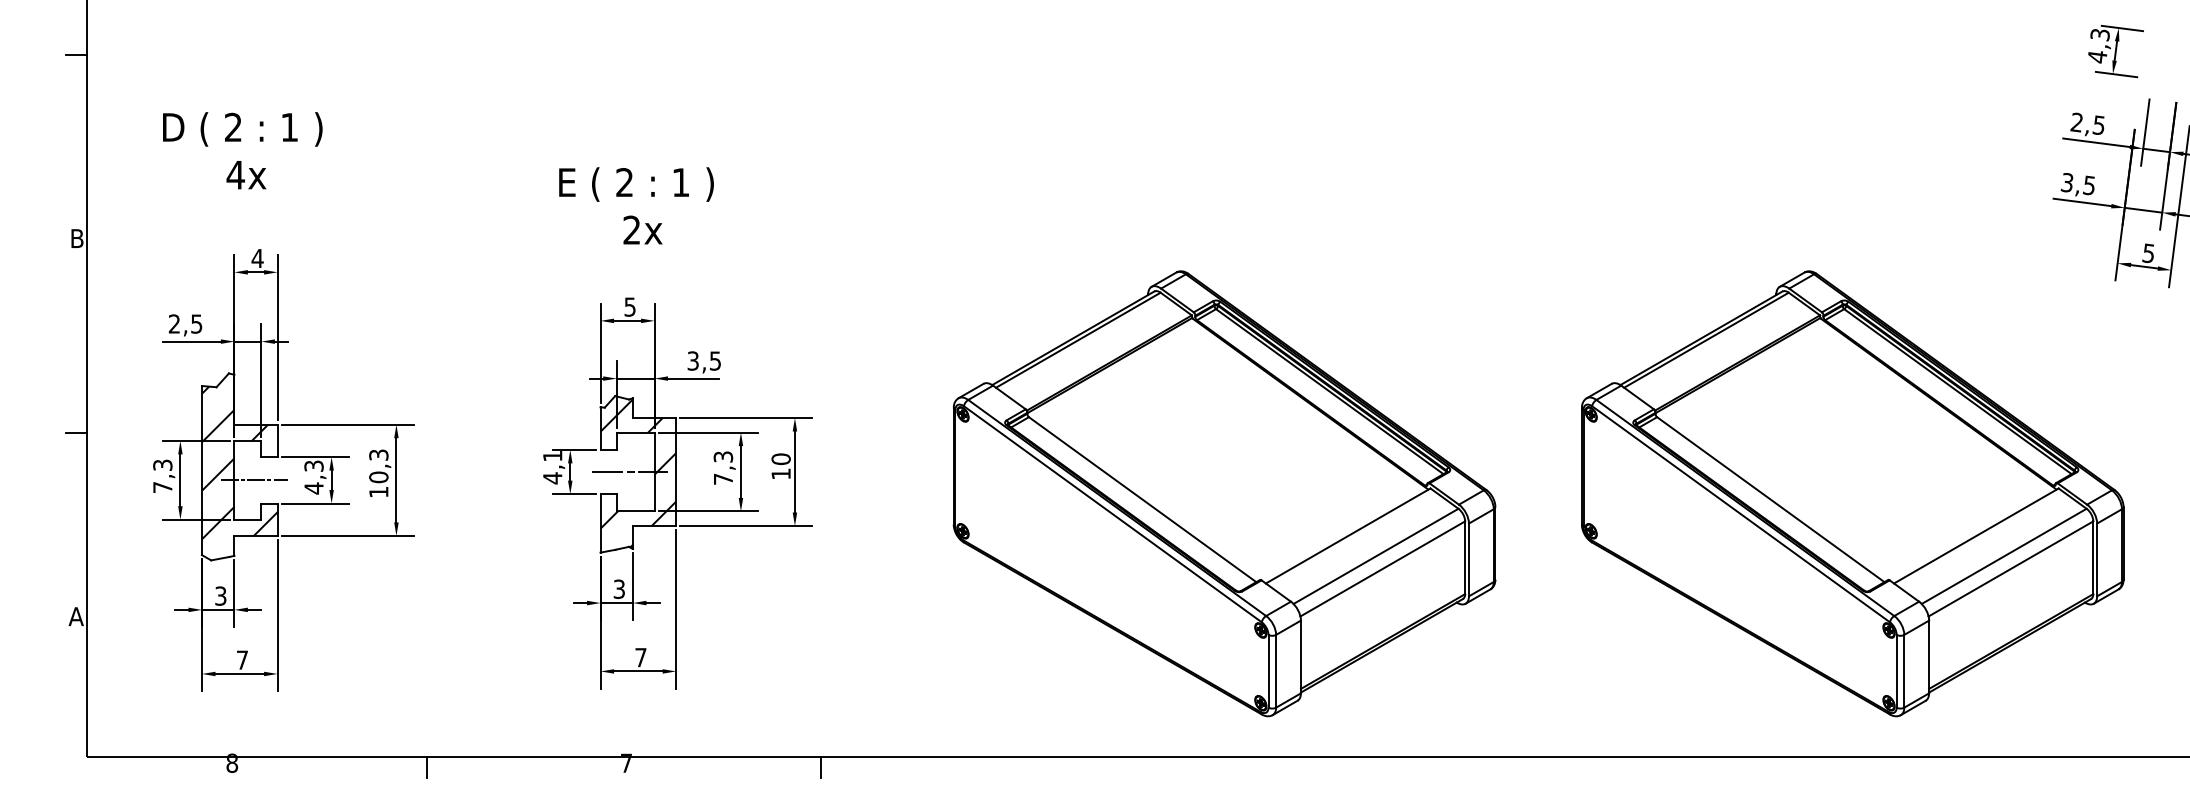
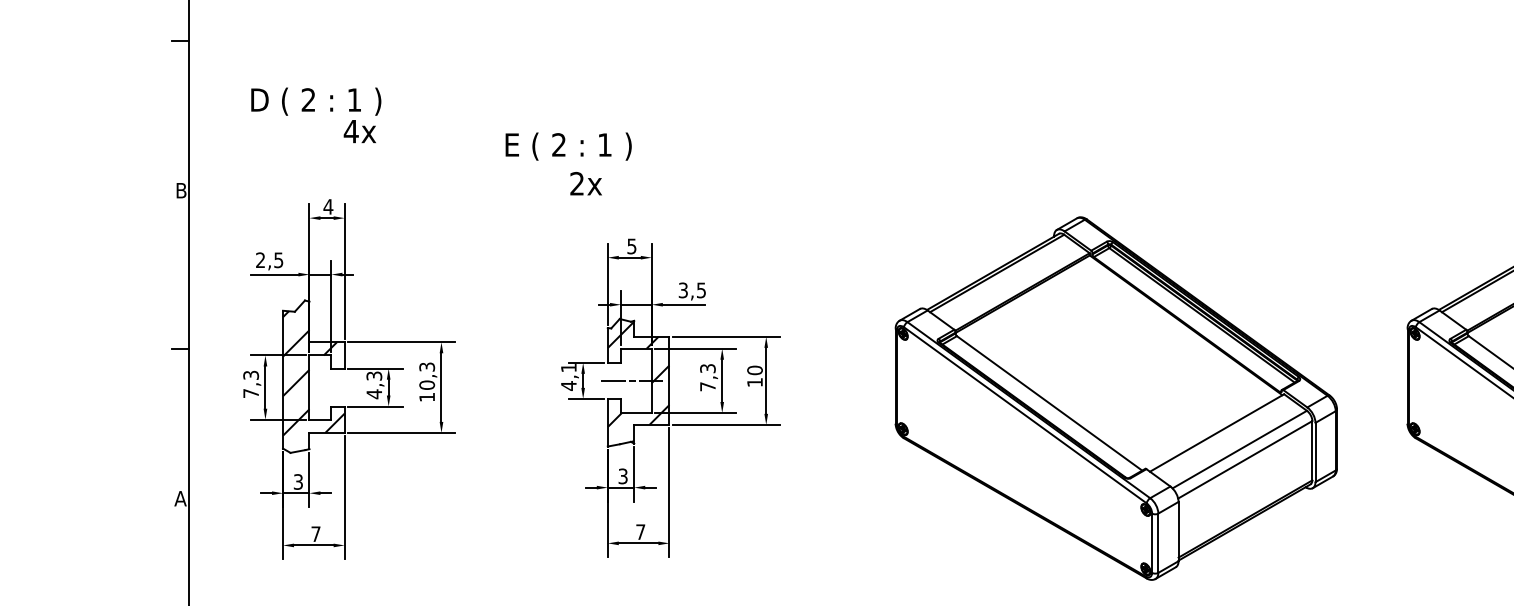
text: (246, 175) -> (360, 131), moved
text: (636, 184) -> (568, 146), moved
text: (642, 229) -> (585, 183), moved
line: (253, 480) -> (325, 387), removed

